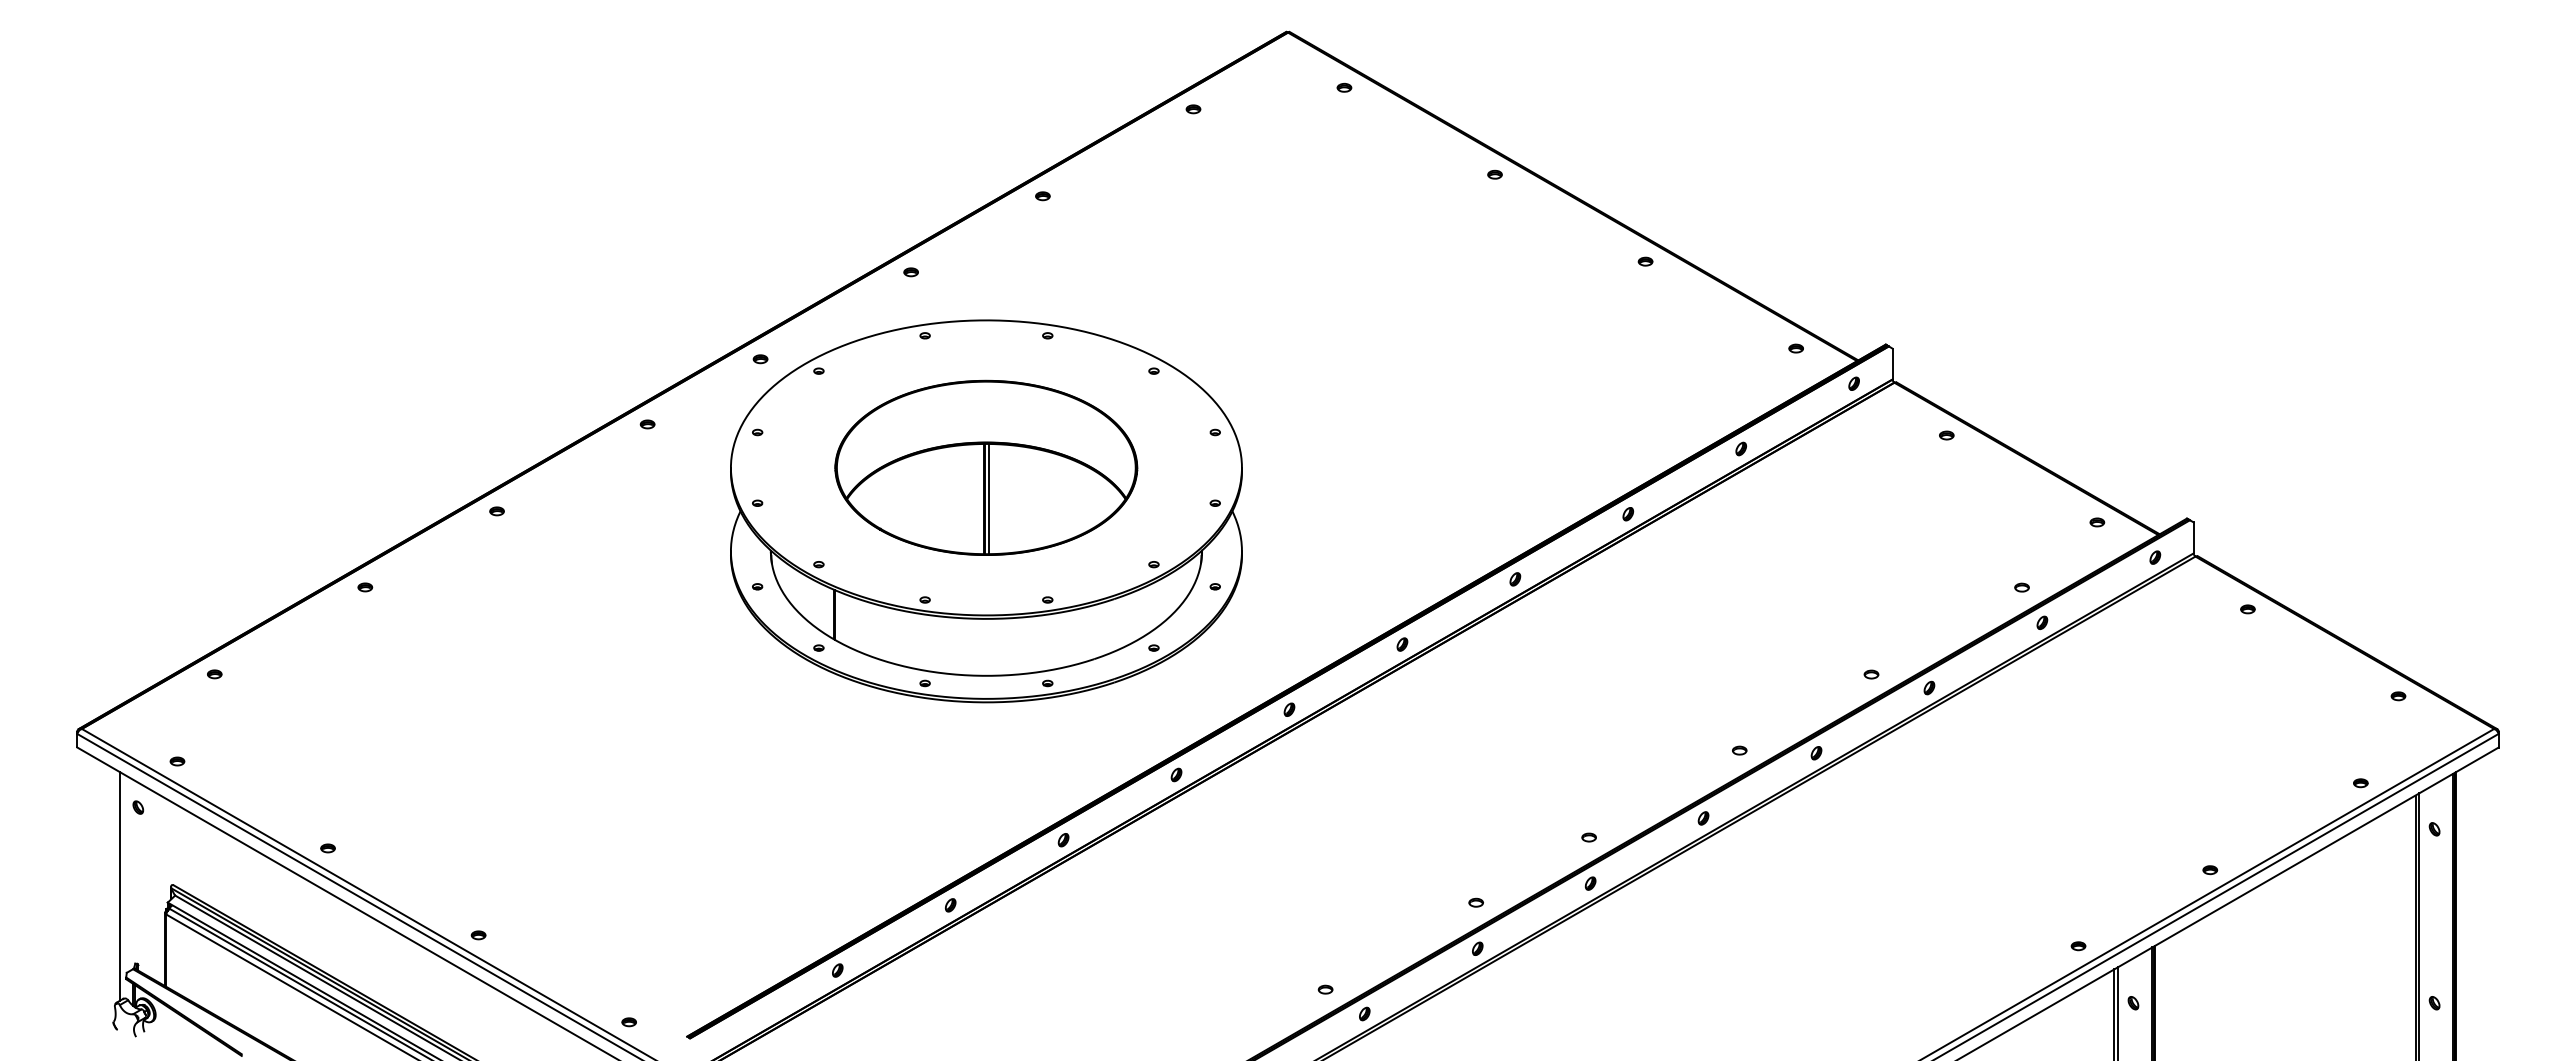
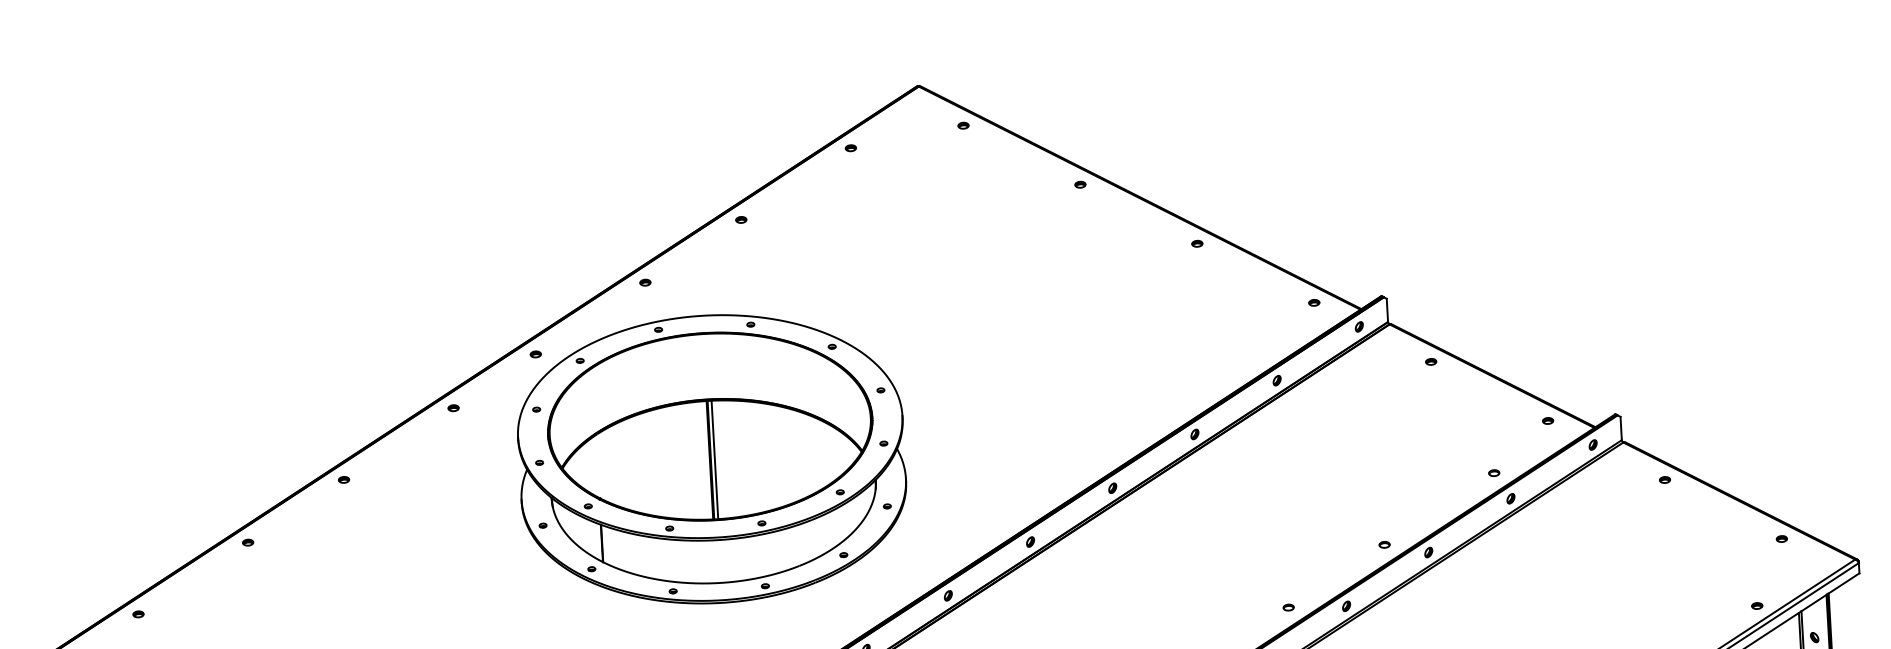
part: (985, 467) -> (709, 426), size x1.43

